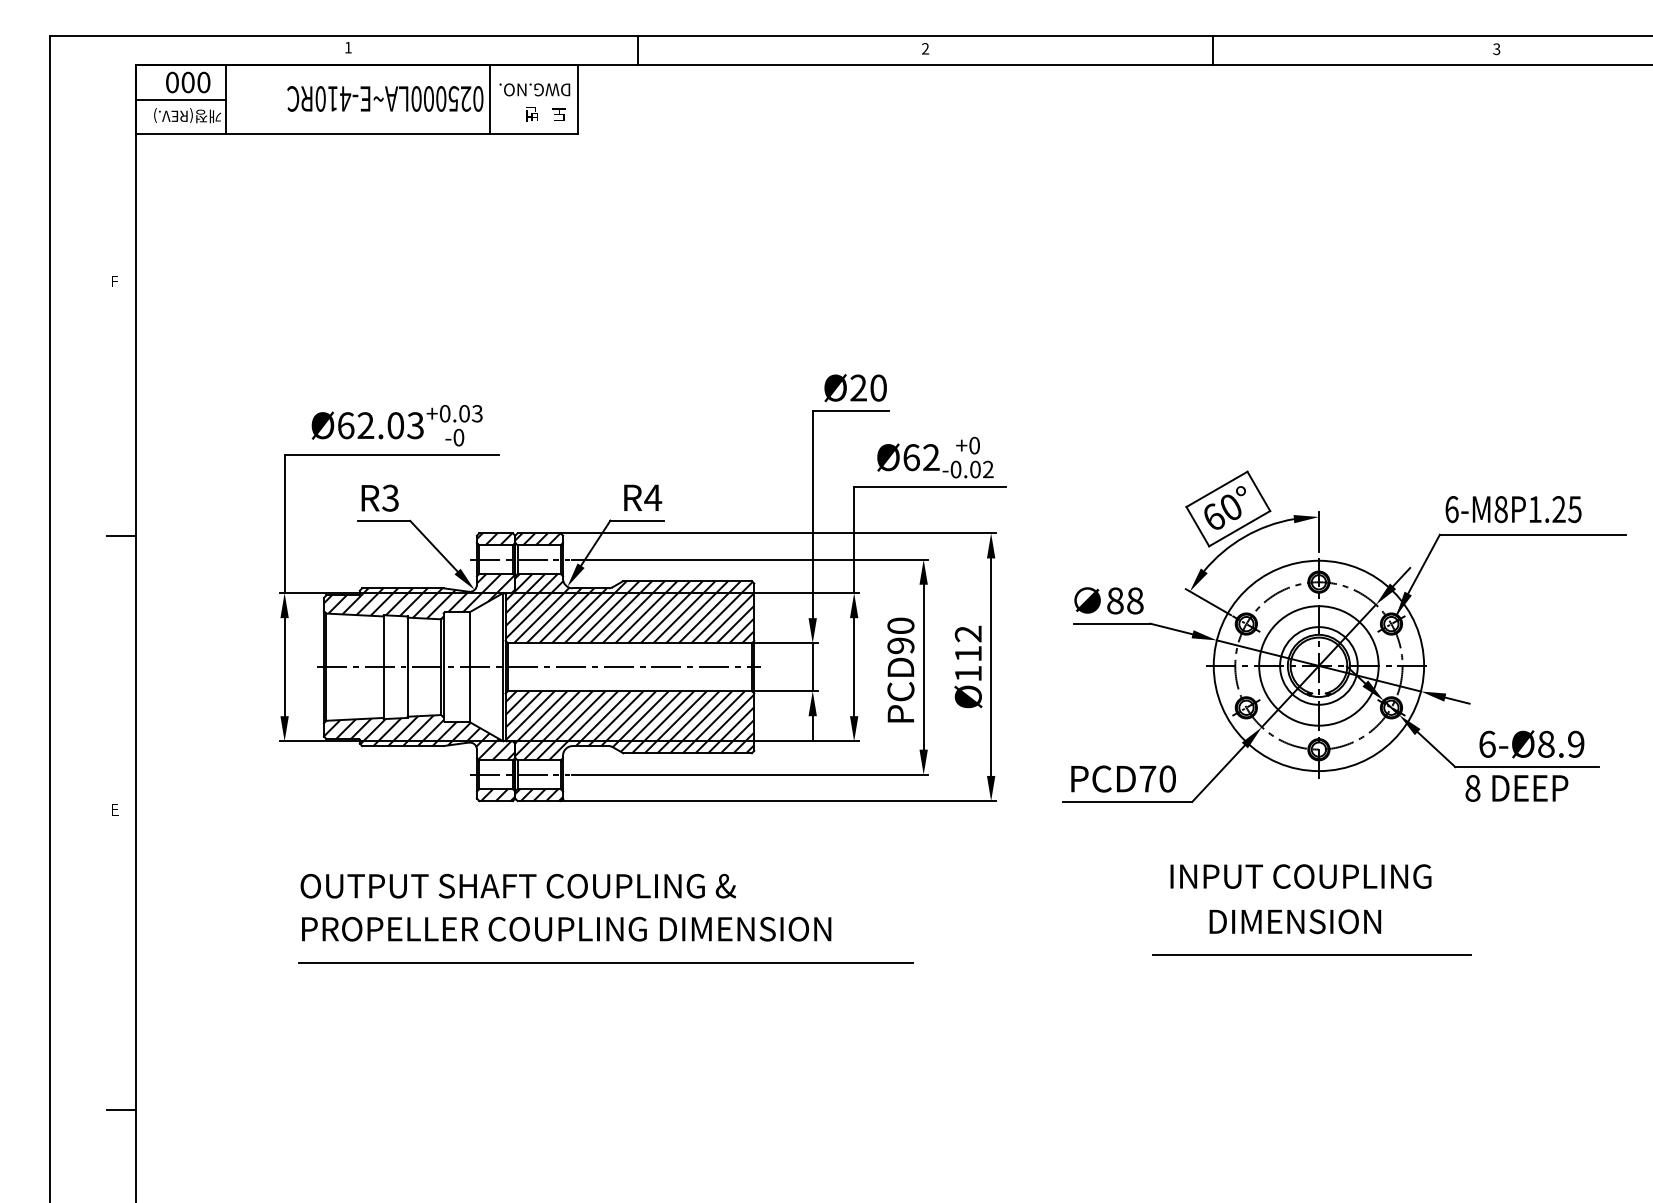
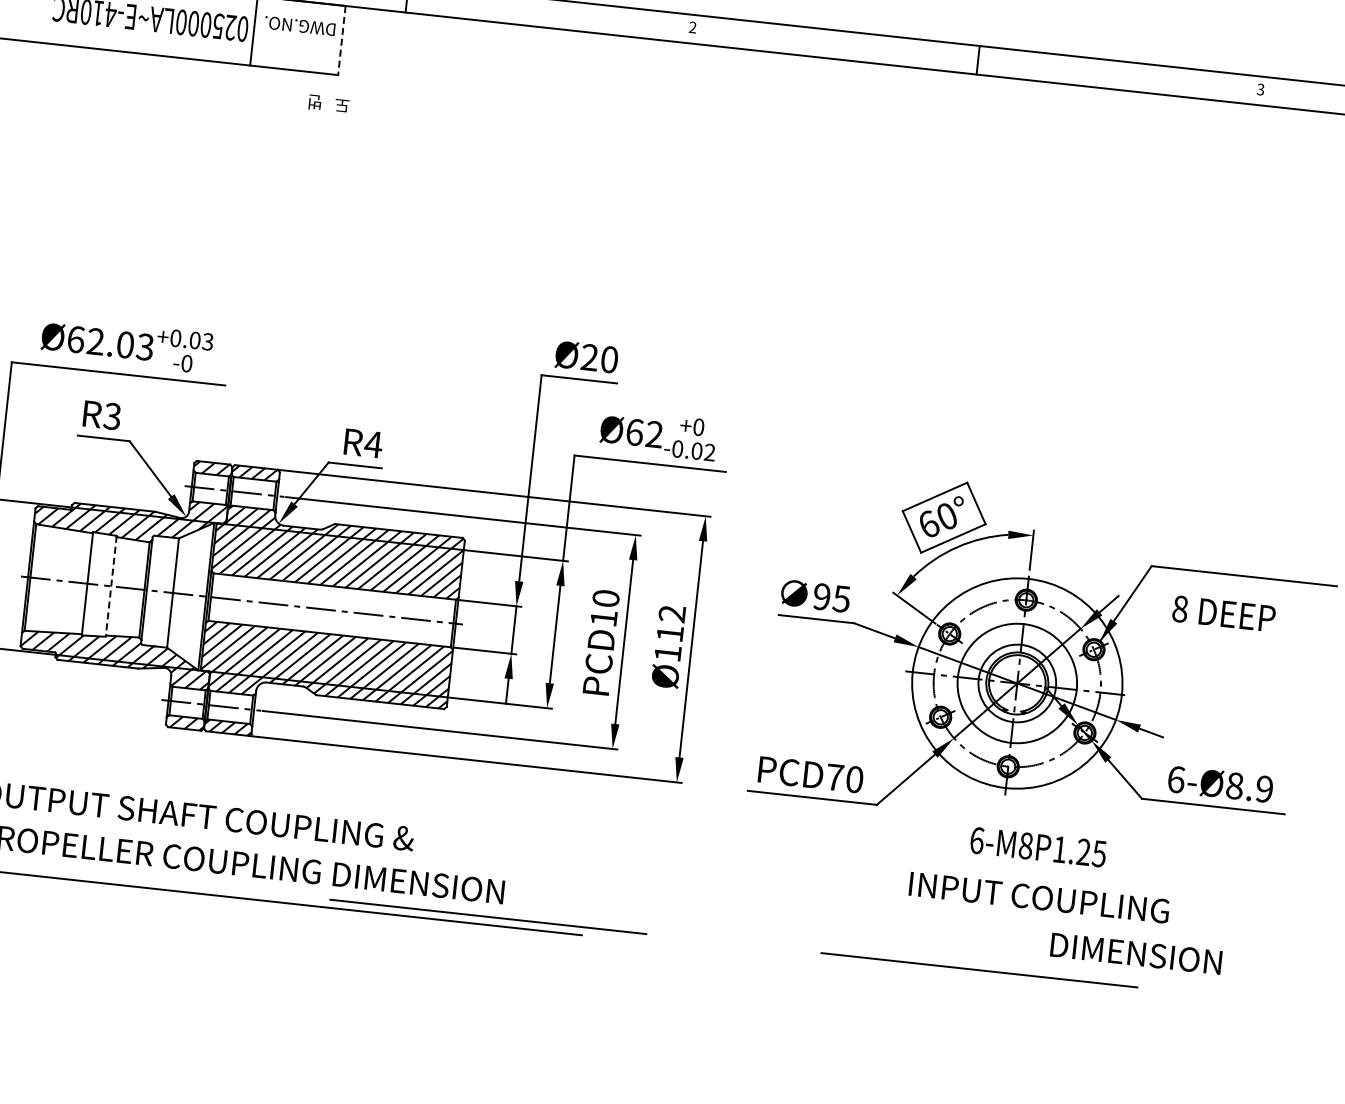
line: (578, 99) -> (342, 40), solid -> dashed
text: (545, 114) -> (328, 104), moved
text: (1513, 509) -> (1038, 847), moved
text: (1125, 600) -> (832, 597), 88 -> 95
text: (900, 645) -> (603, 617), PCD90 -> PCD10
line: (407, 667) -> (111, 586), solid -> dashed
text: (1516, 788) -> (1223, 613), moved
text: (1300, 876) -> (1038, 897), moved
text: (1295, 921) -> (1136, 953), moved
line: (817, 954) -> (487, 916), added

